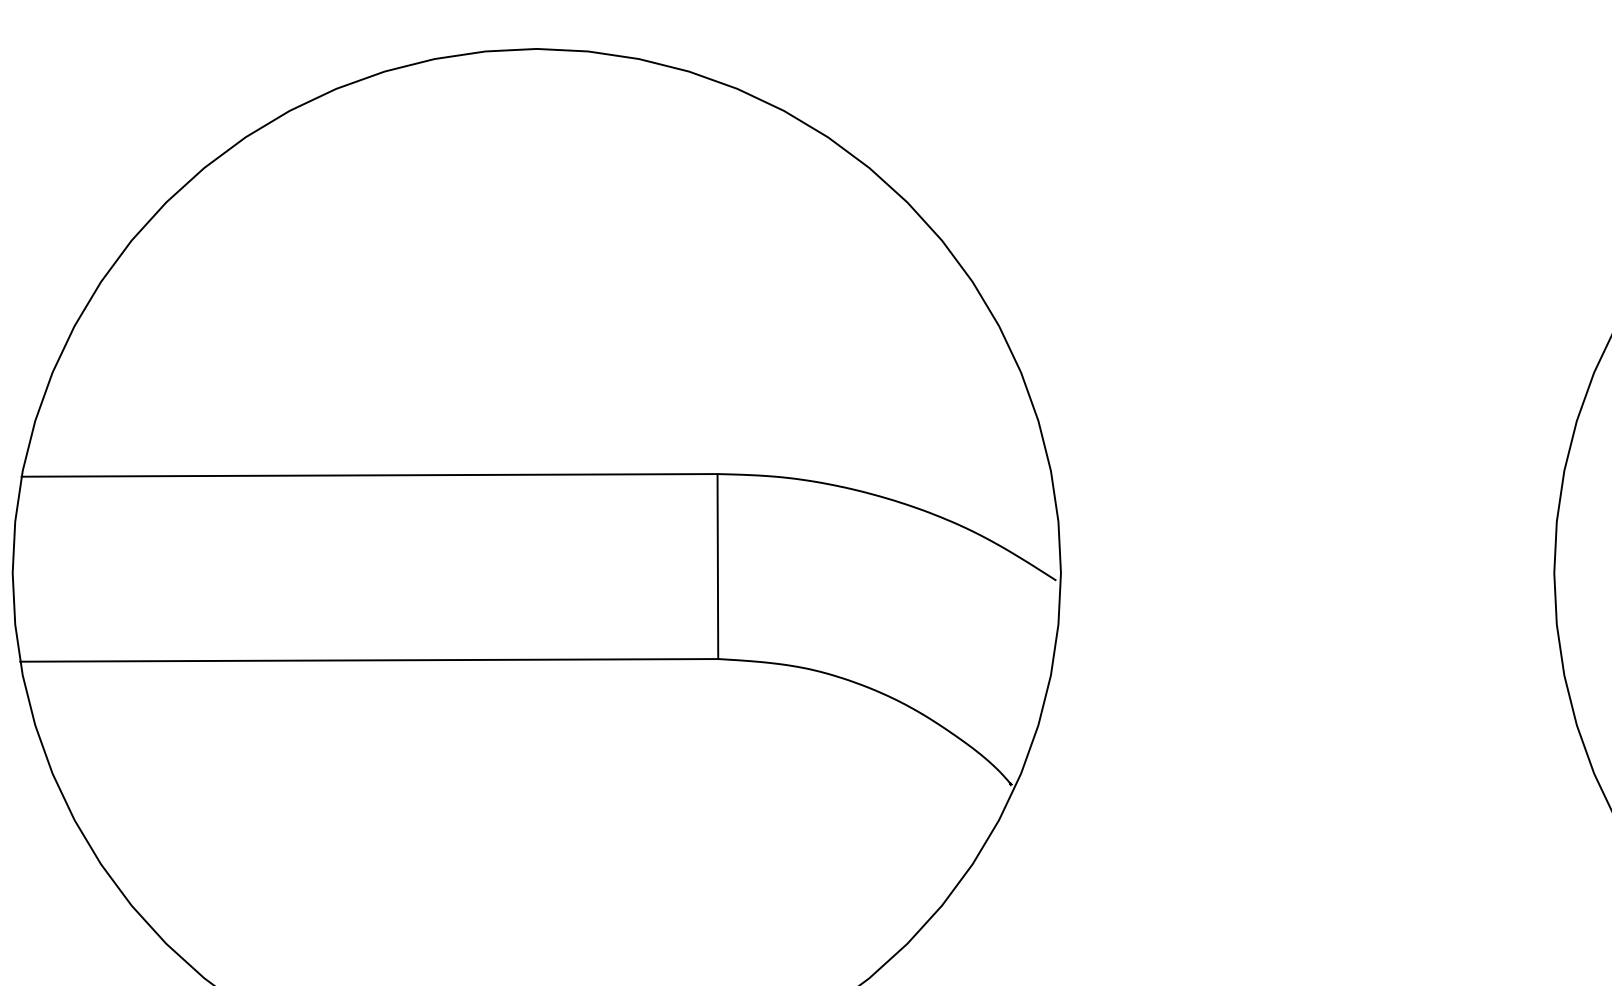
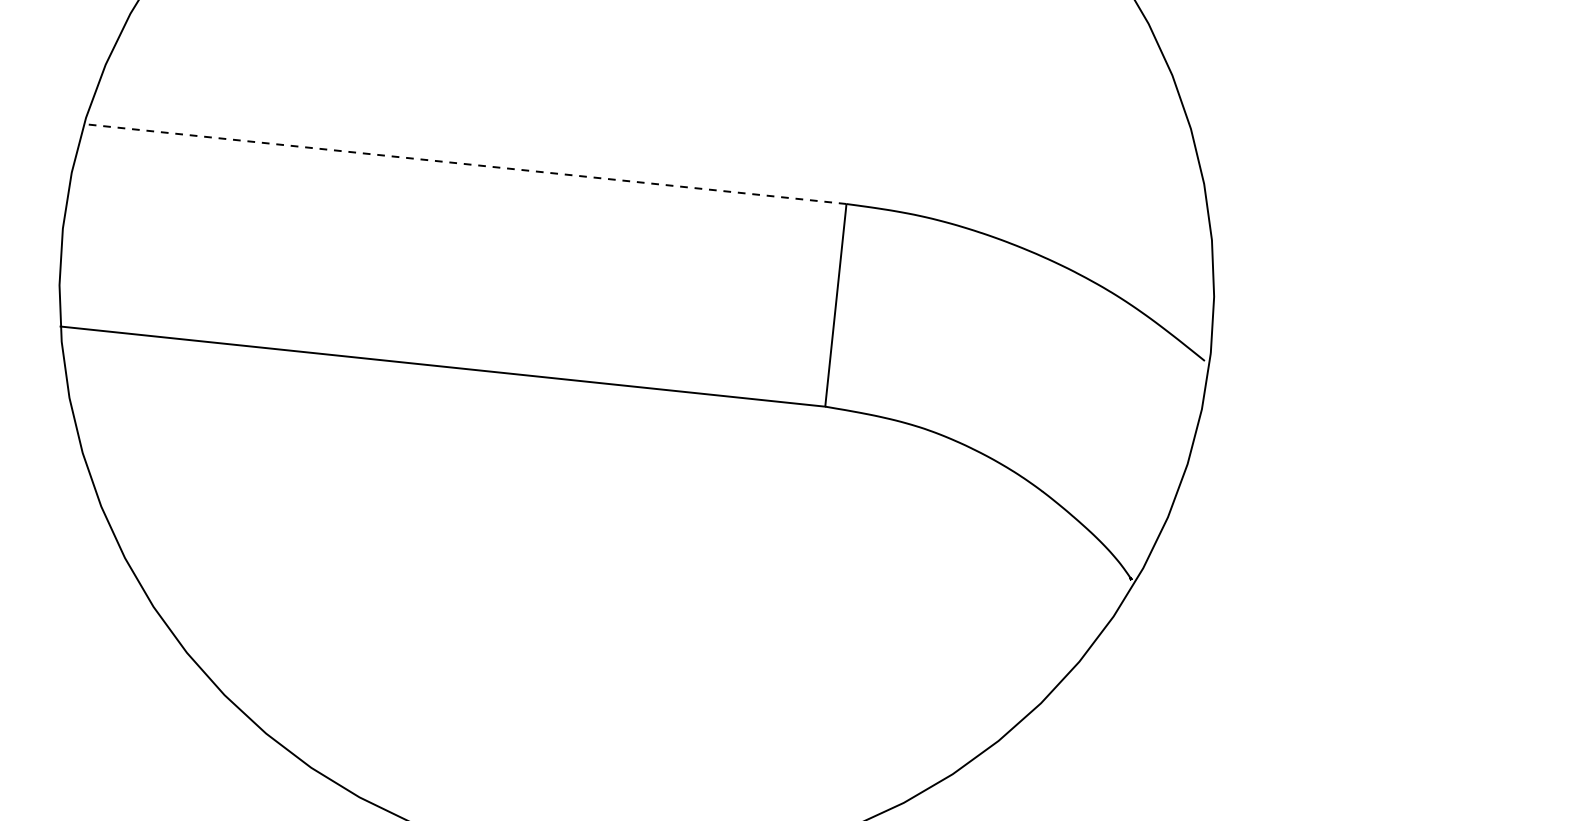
line: (369, 475) -> (465, 164), solid -> dashed

